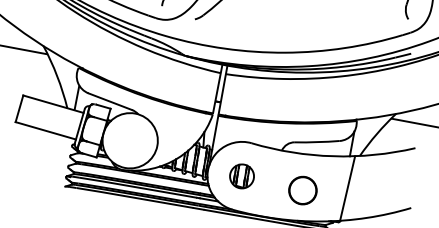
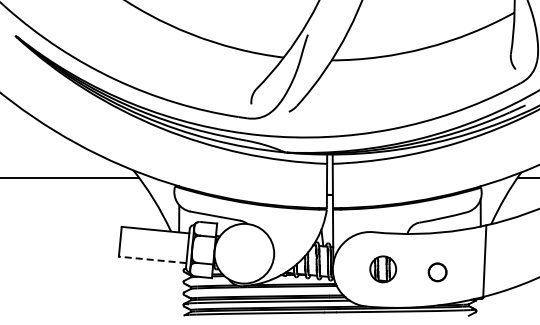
line: (45, 130) -> (152, 259), solid -> dashed
part: (242, 176) -> (383, 269), moved
part: (302, 190) -> (437, 272), size x0.6

